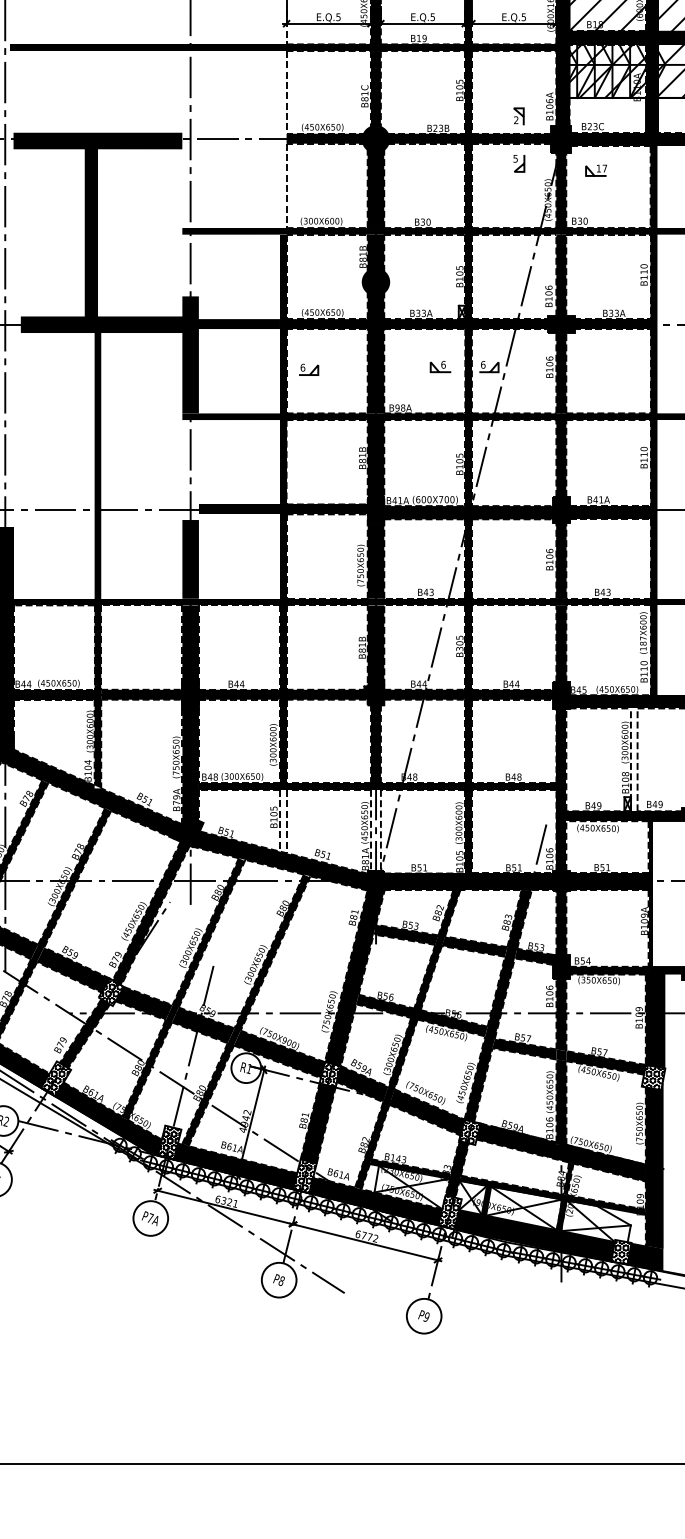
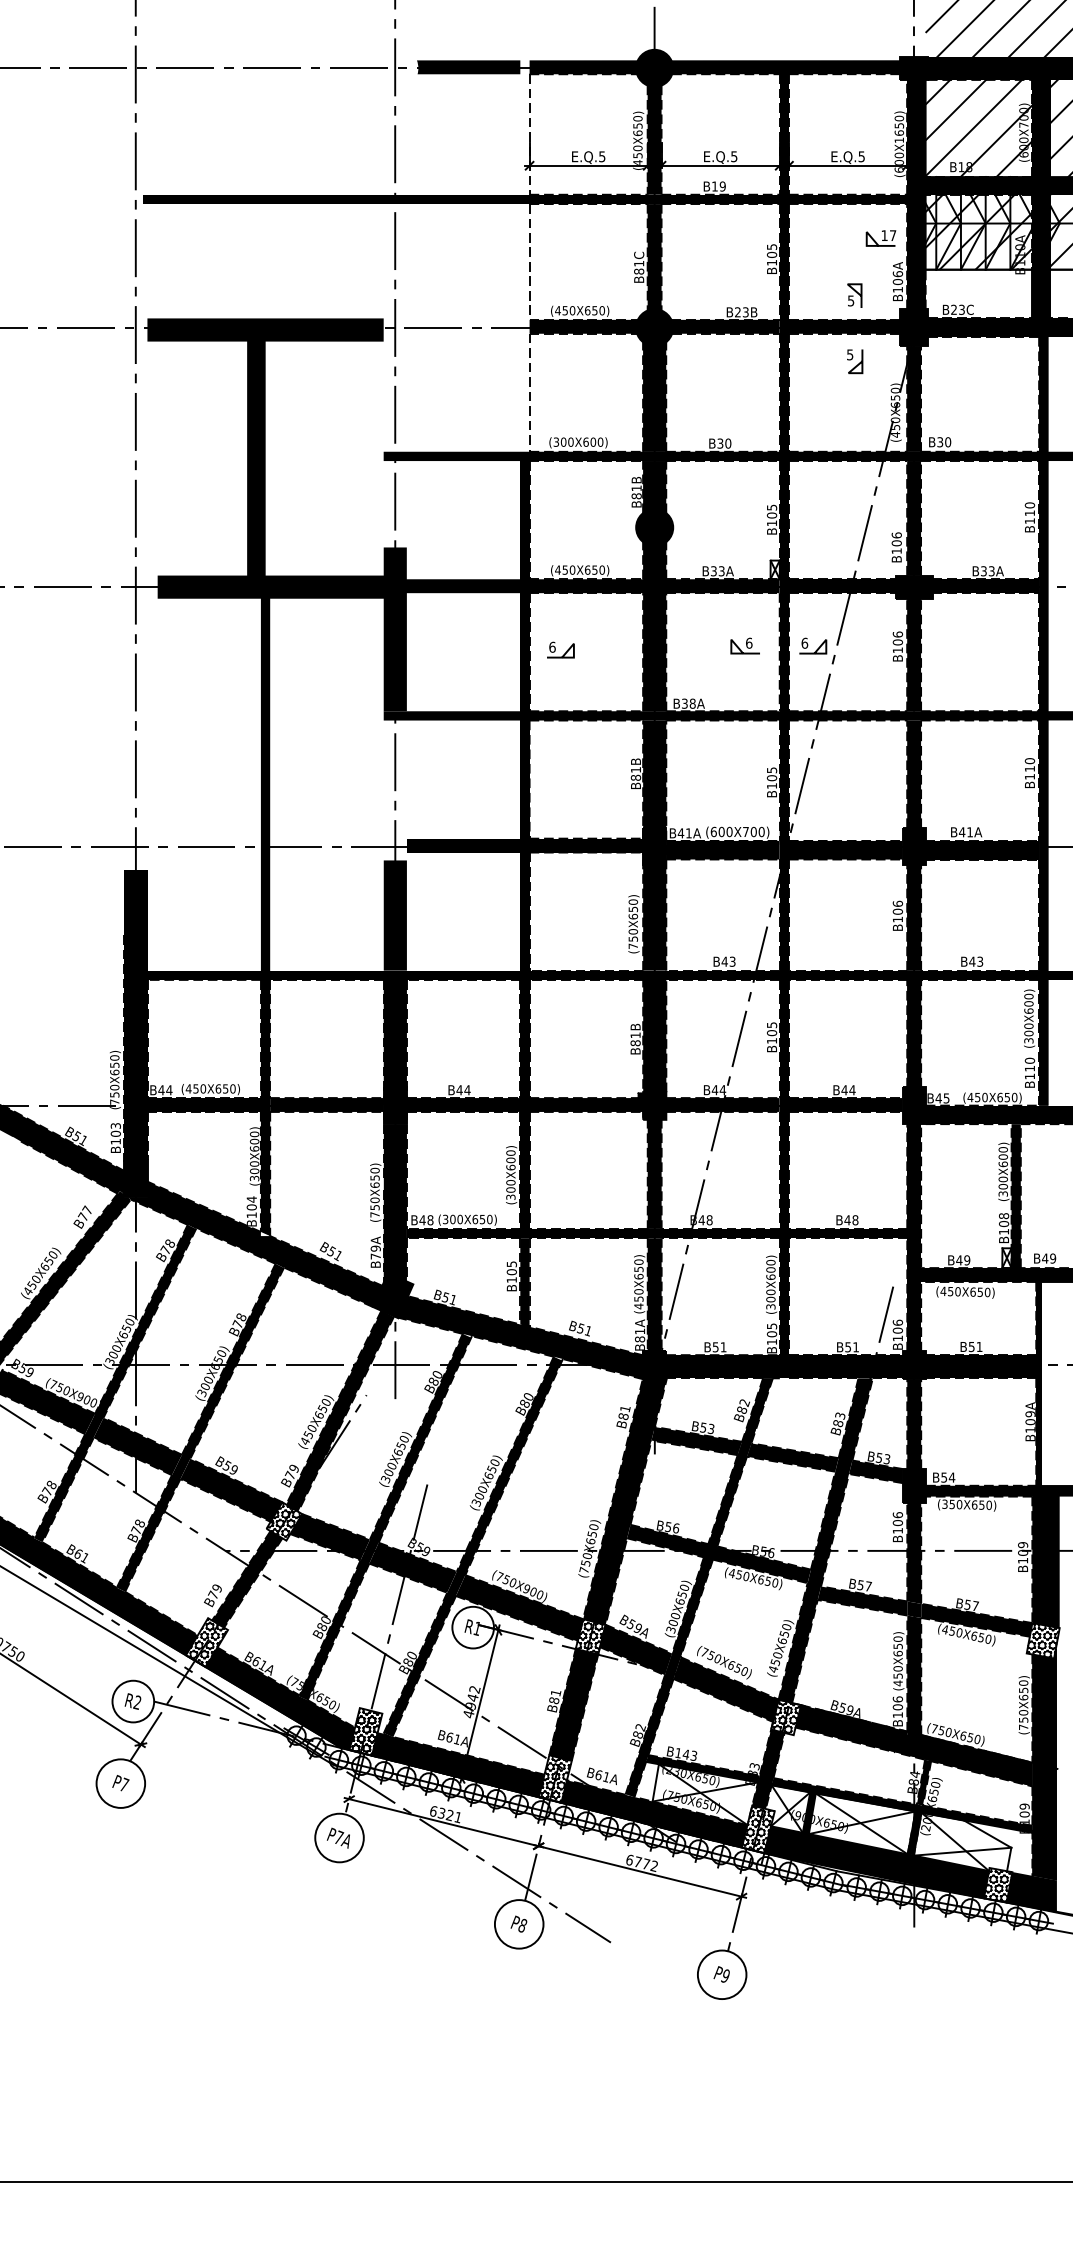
text: (516, 119) -> (851, 300), 2 -> 5
part: (595, 170) -> (880, 238), moved
text: (397, 407) -> (684, 703), B98A -> B38A
text: (643, 643) -> (1028, 1033), (187X600) -> (300X600)
text: (459, 648) -> (771, 1040), B305 -> B105
fill: (633, 760) -> (1015, 1196), added
fill: (282, 821) -> (524, 1282), added
fill: (375, 830) -> (654, 1294), added

